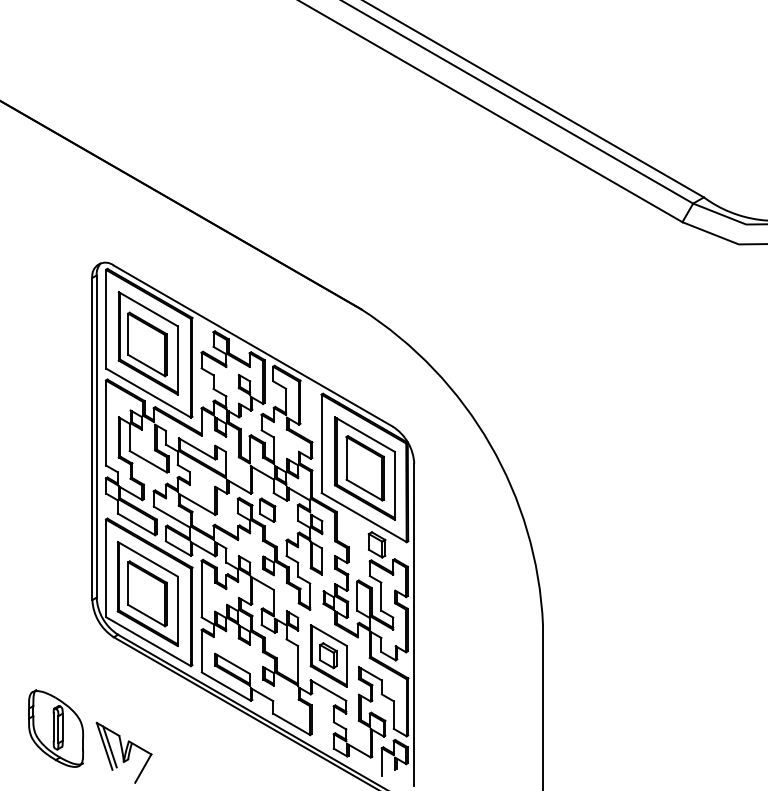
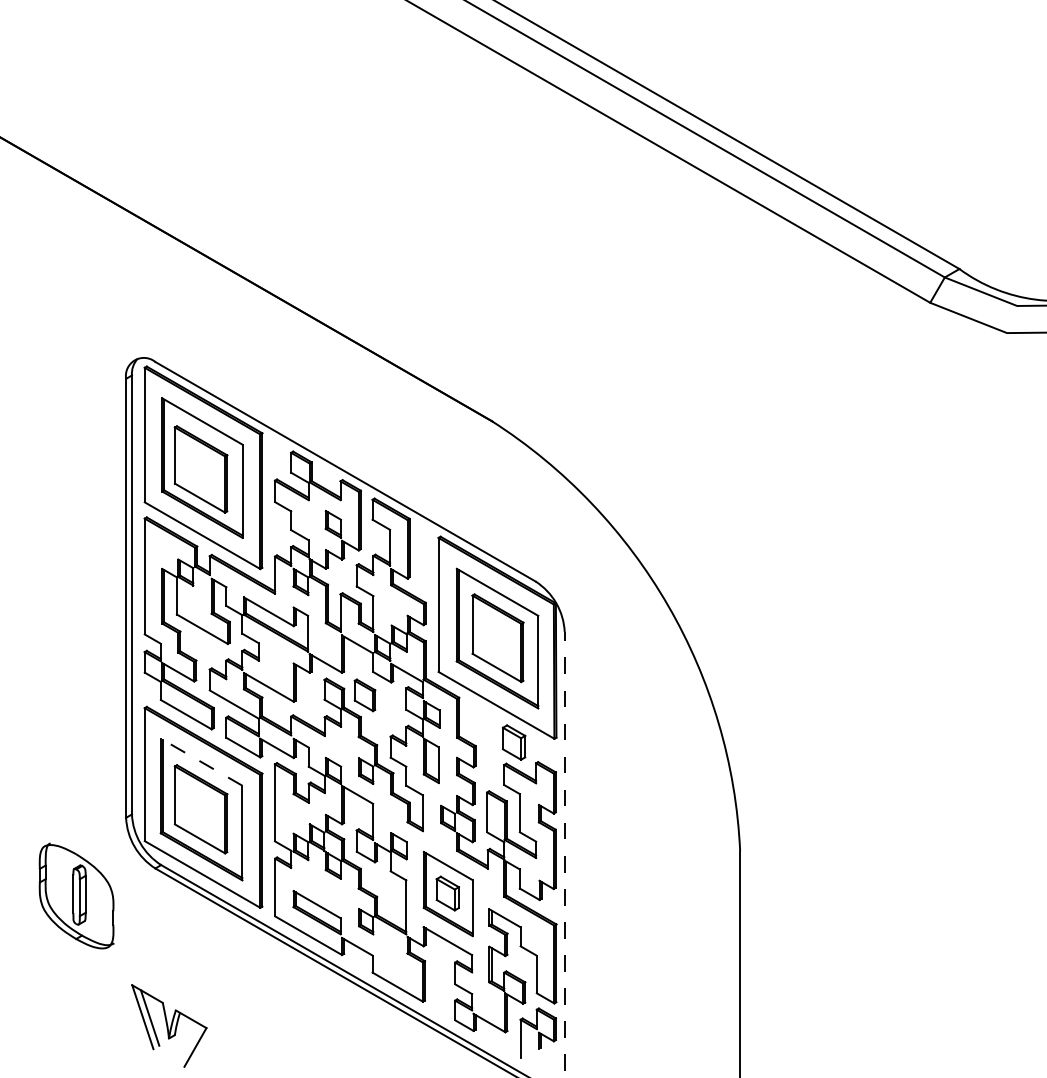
line: (147, 559) -> (201, 762), solid -> dashed
line: (414, 624) -> (565, 851), solid -> dashed
part: (55, 728) -> (75, 896), moved

